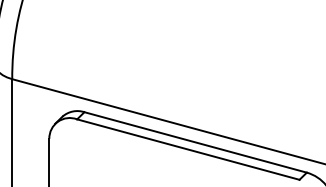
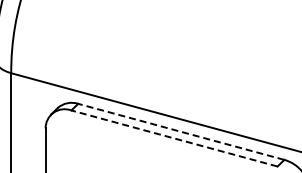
line: (195, 142) -> (181, 131), solid -> dashed
line: (188, 149) -> (174, 138), solid -> dashed

